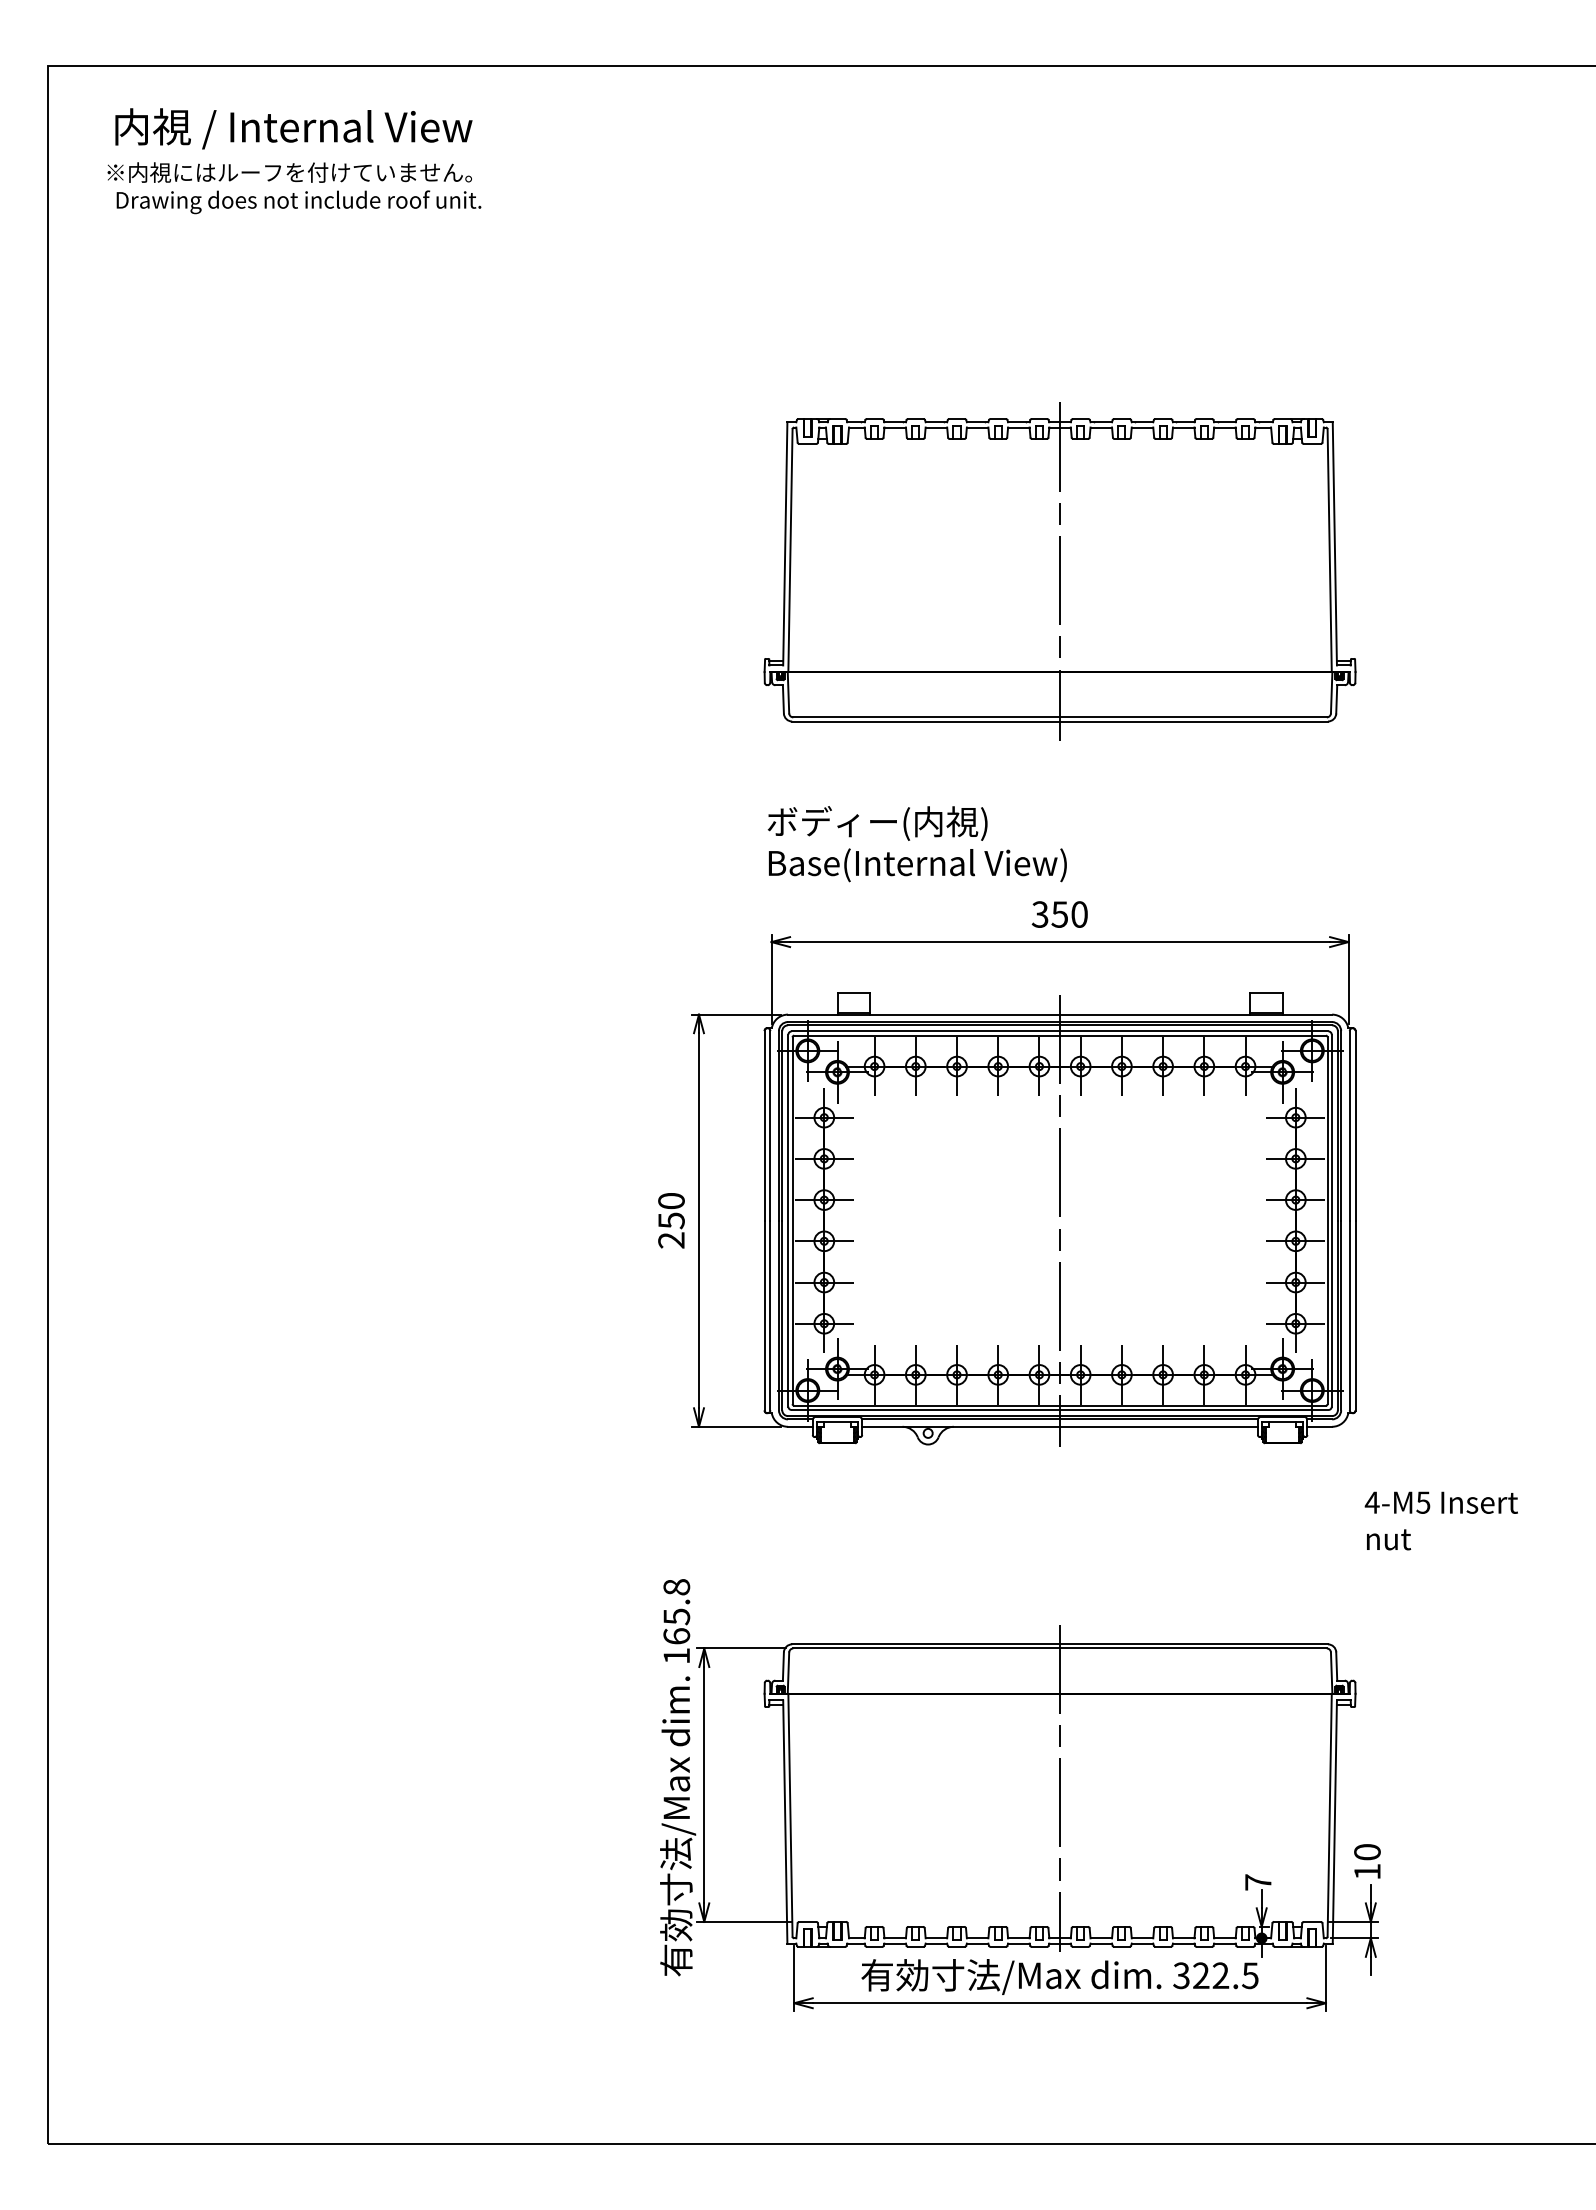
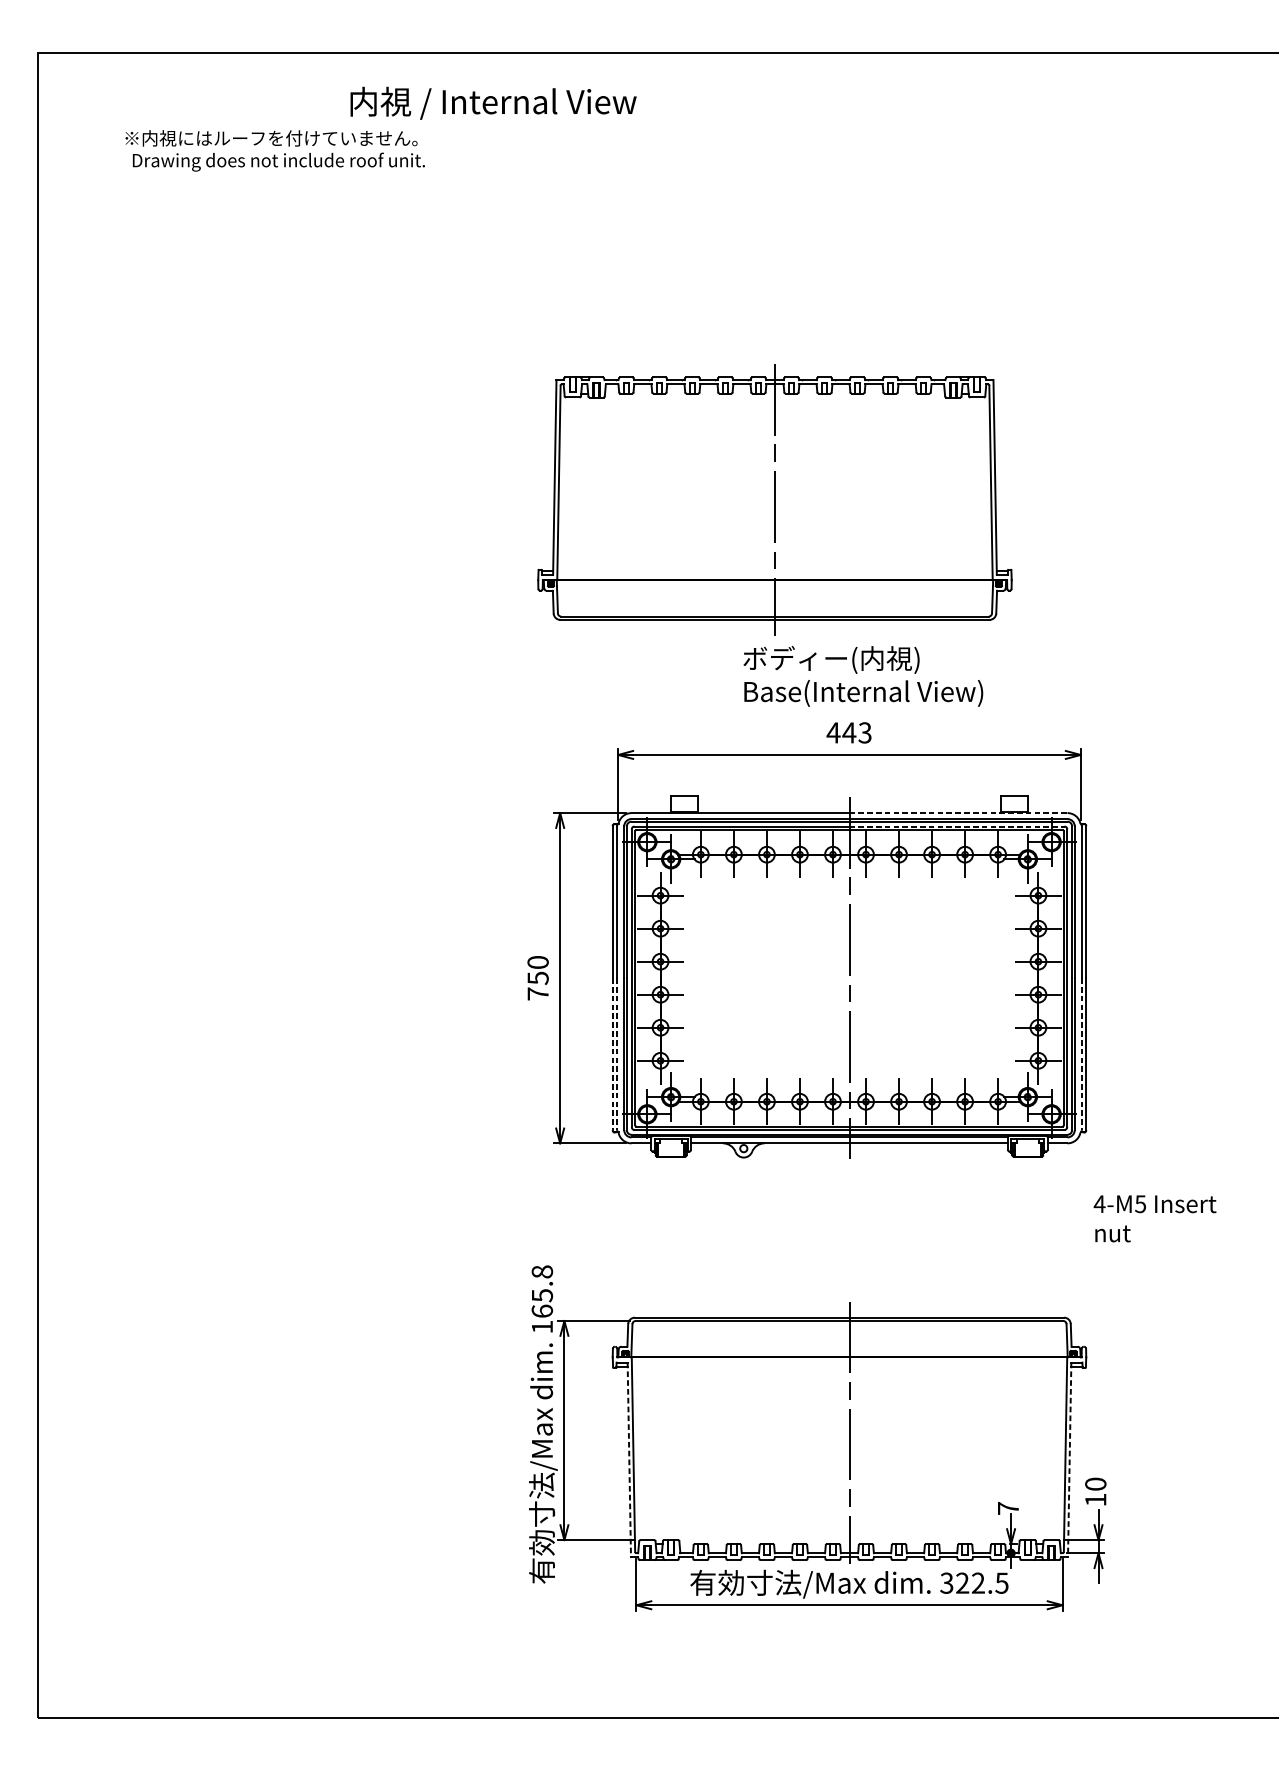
text: (293, 128) -> (493, 103), moved
text: (294, 188) -> (275, 151), moved
part: (1059, 571) -> (774, 499), moved
text: (916, 844) -> (862, 676), moved
text: (1059, 914) -> (849, 732), 350 -> 443
line: (1196, 1014) -> (958, 812), solid -> dashed
line: (1194, 1031) -> (957, 826), solid -> dashed
text: (671, 1240) -> (538, 994), 250 -> 750
line: (770, 1315) -> (617, 1054), solid -> dashed
line: (1349, 1315) -> (1081, 1054), solid -> dashed
line: (764, 1316) -> (612, 1054), solid -> dashed
line: (785, 1822) -> (629, 1460), solid -> dashed
line: (1334, 1822) -> (1069, 1460), solid -> dashed

